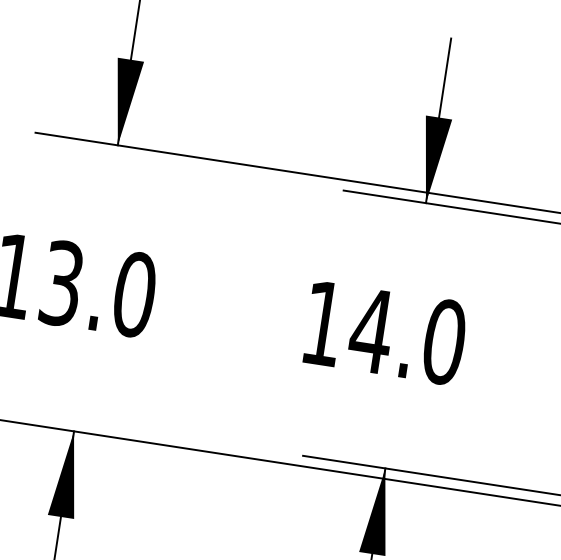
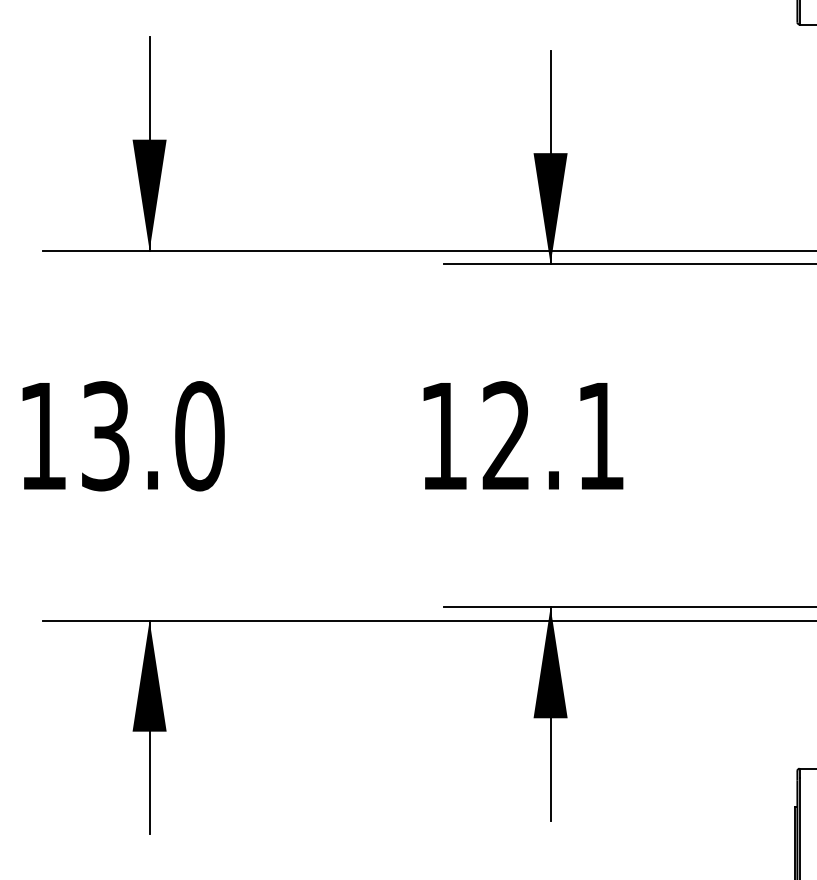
text: (407, 336) -> (552, 436), 14.0 -> 12.1

